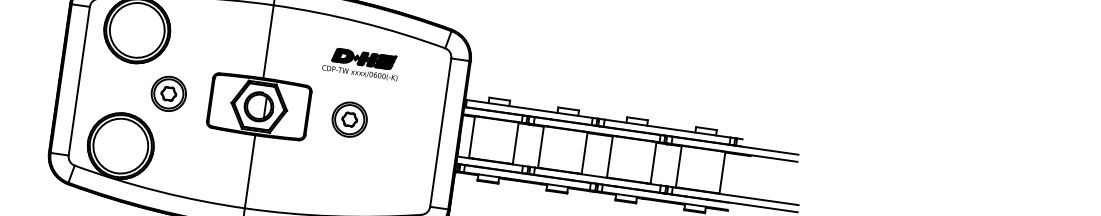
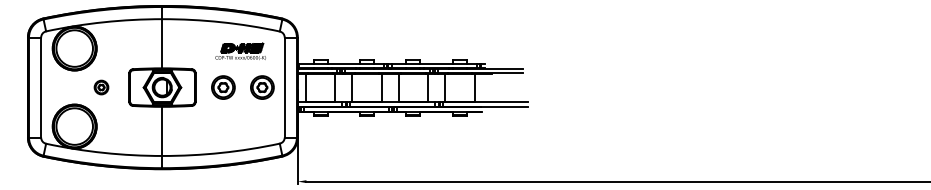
part: (361, 62) -> (240, 50), moved
part: (168, 93) -> (101, 87), size x0.6
part: (407, 127) -> (262, 87), added

